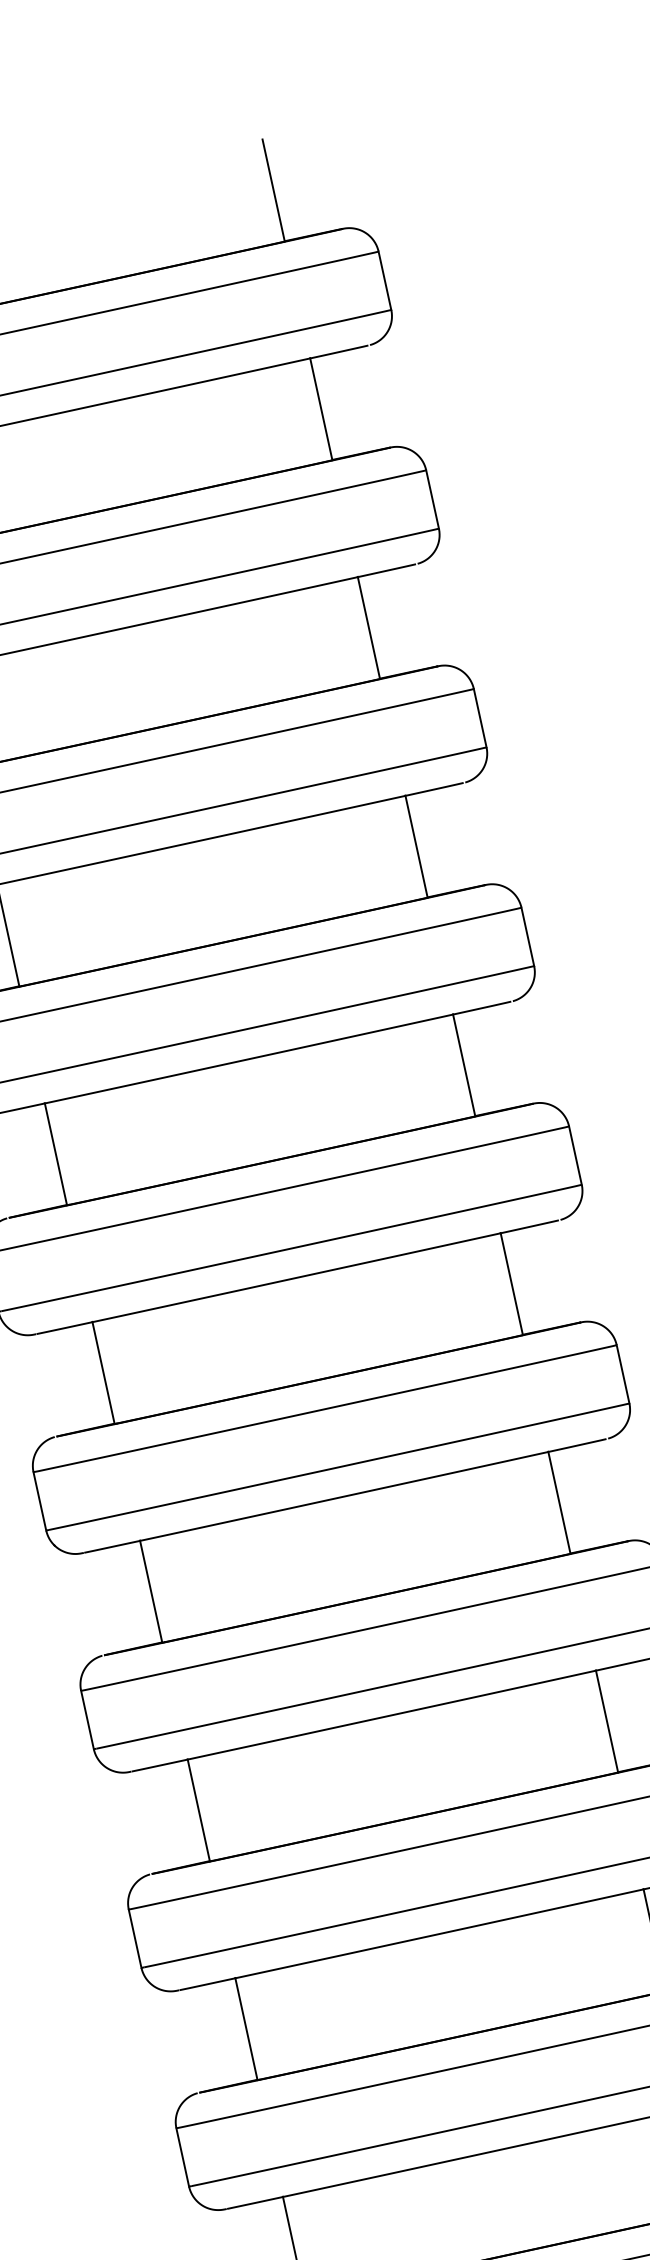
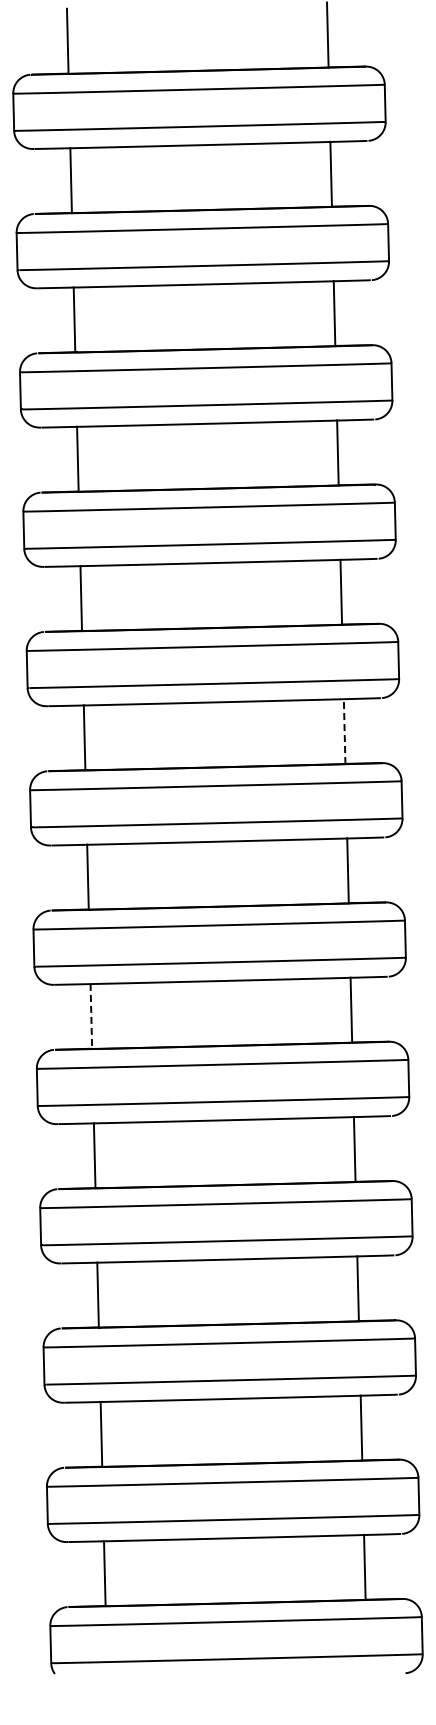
line: (511, 1284) -> (344, 731), solid -> dashed
line: (199, 1810) -> (91, 1016), solid -> dashed

